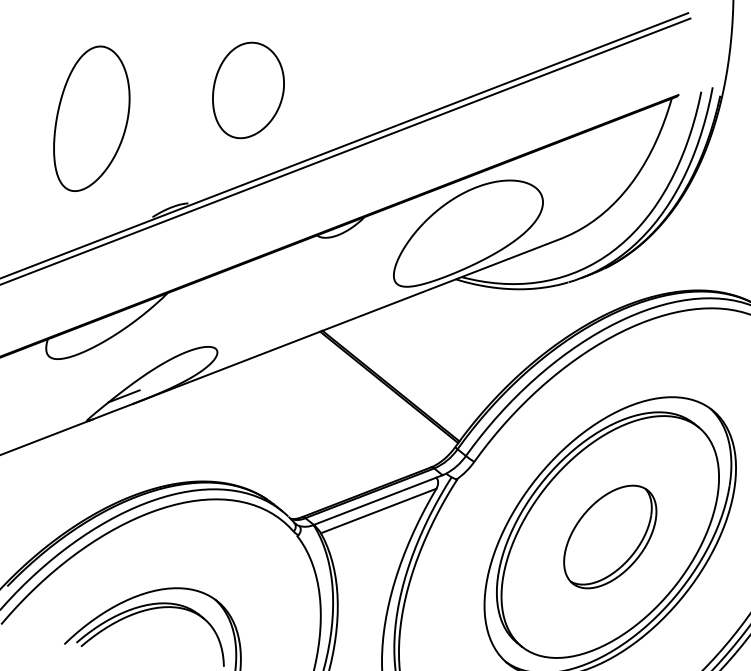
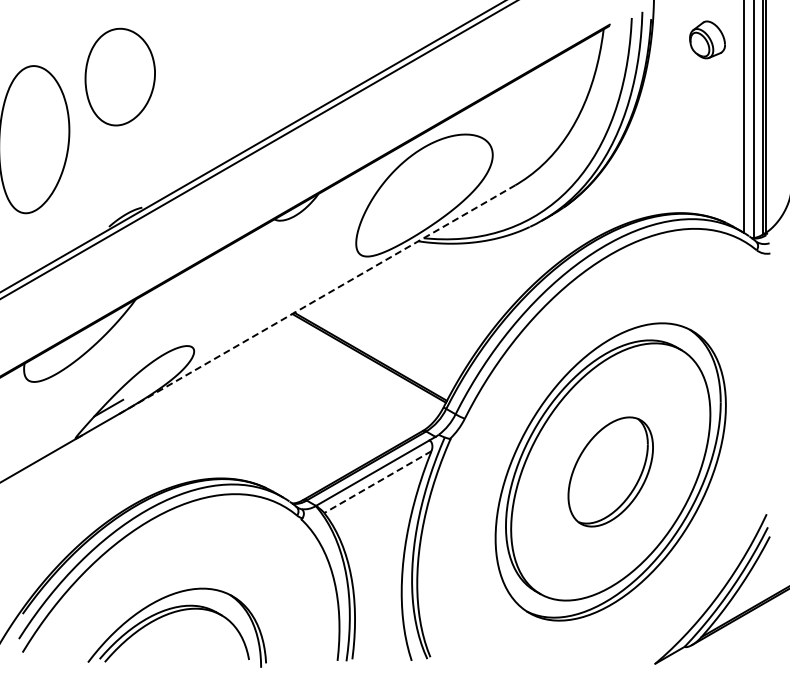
part: (247, 90) -> (119, 76), moved
line: (347, 321) -> (317, 299), solid -> dashed
line: (378, 511) -> (377, 482), solid -> dashed

